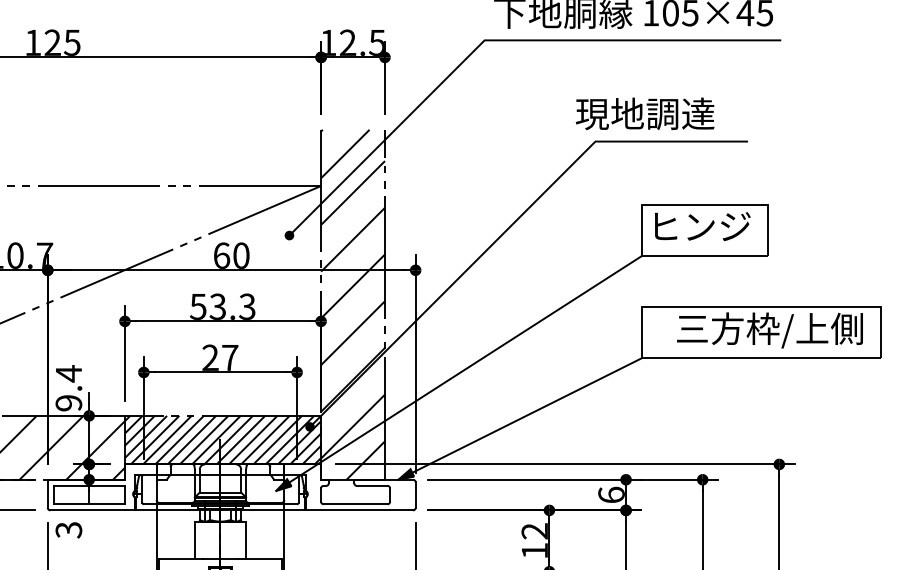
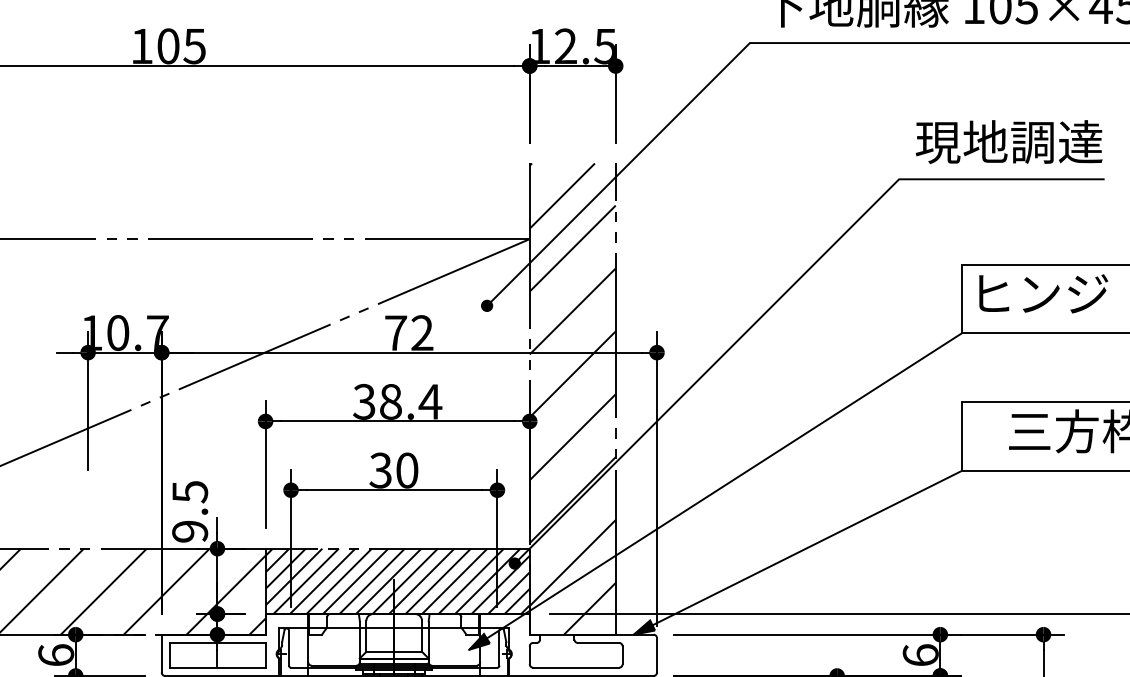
text: (52, 42) -> (168, 45), 125 -> 105
text: (644, 113) -> (1008, 141), moved
text: (231, 255) -> (409, 332), 60 -> 72
text: (223, 306) -> (398, 401), 53.3 -> 38.4
text: (220, 357) -> (394, 470), 27 -> 30
text: (69, 373) -> (190, 491), 9.4 -> 9.5

